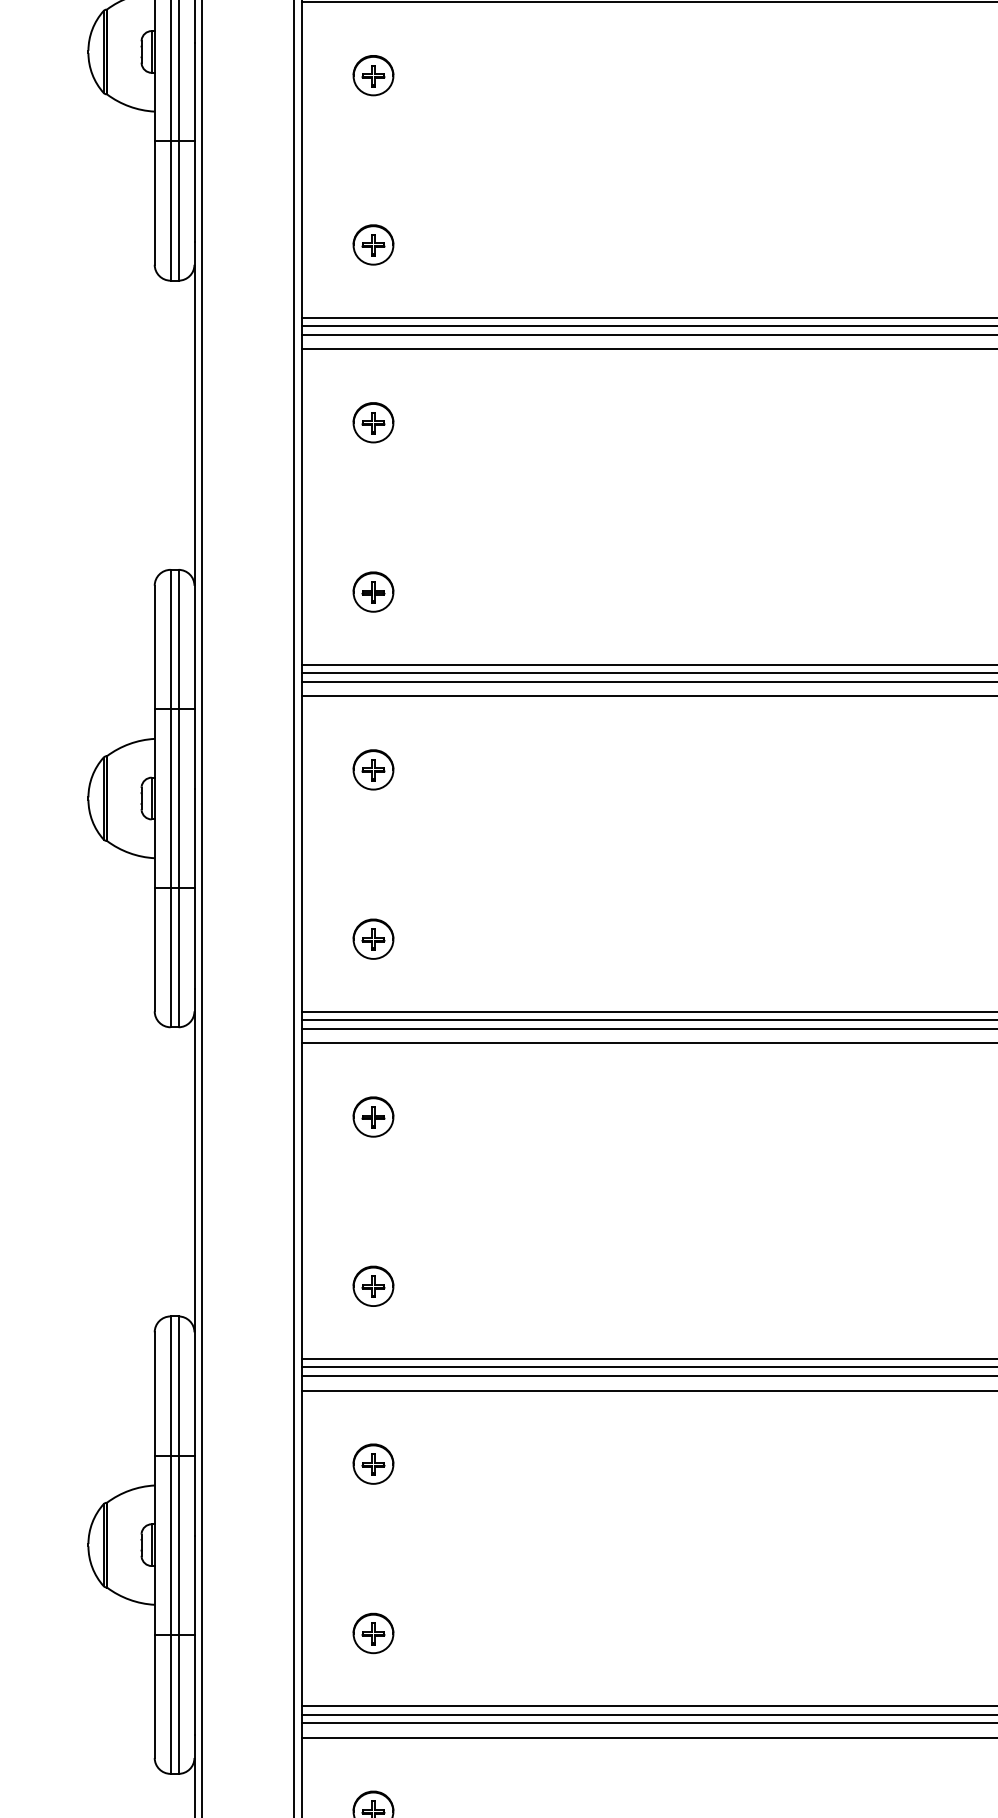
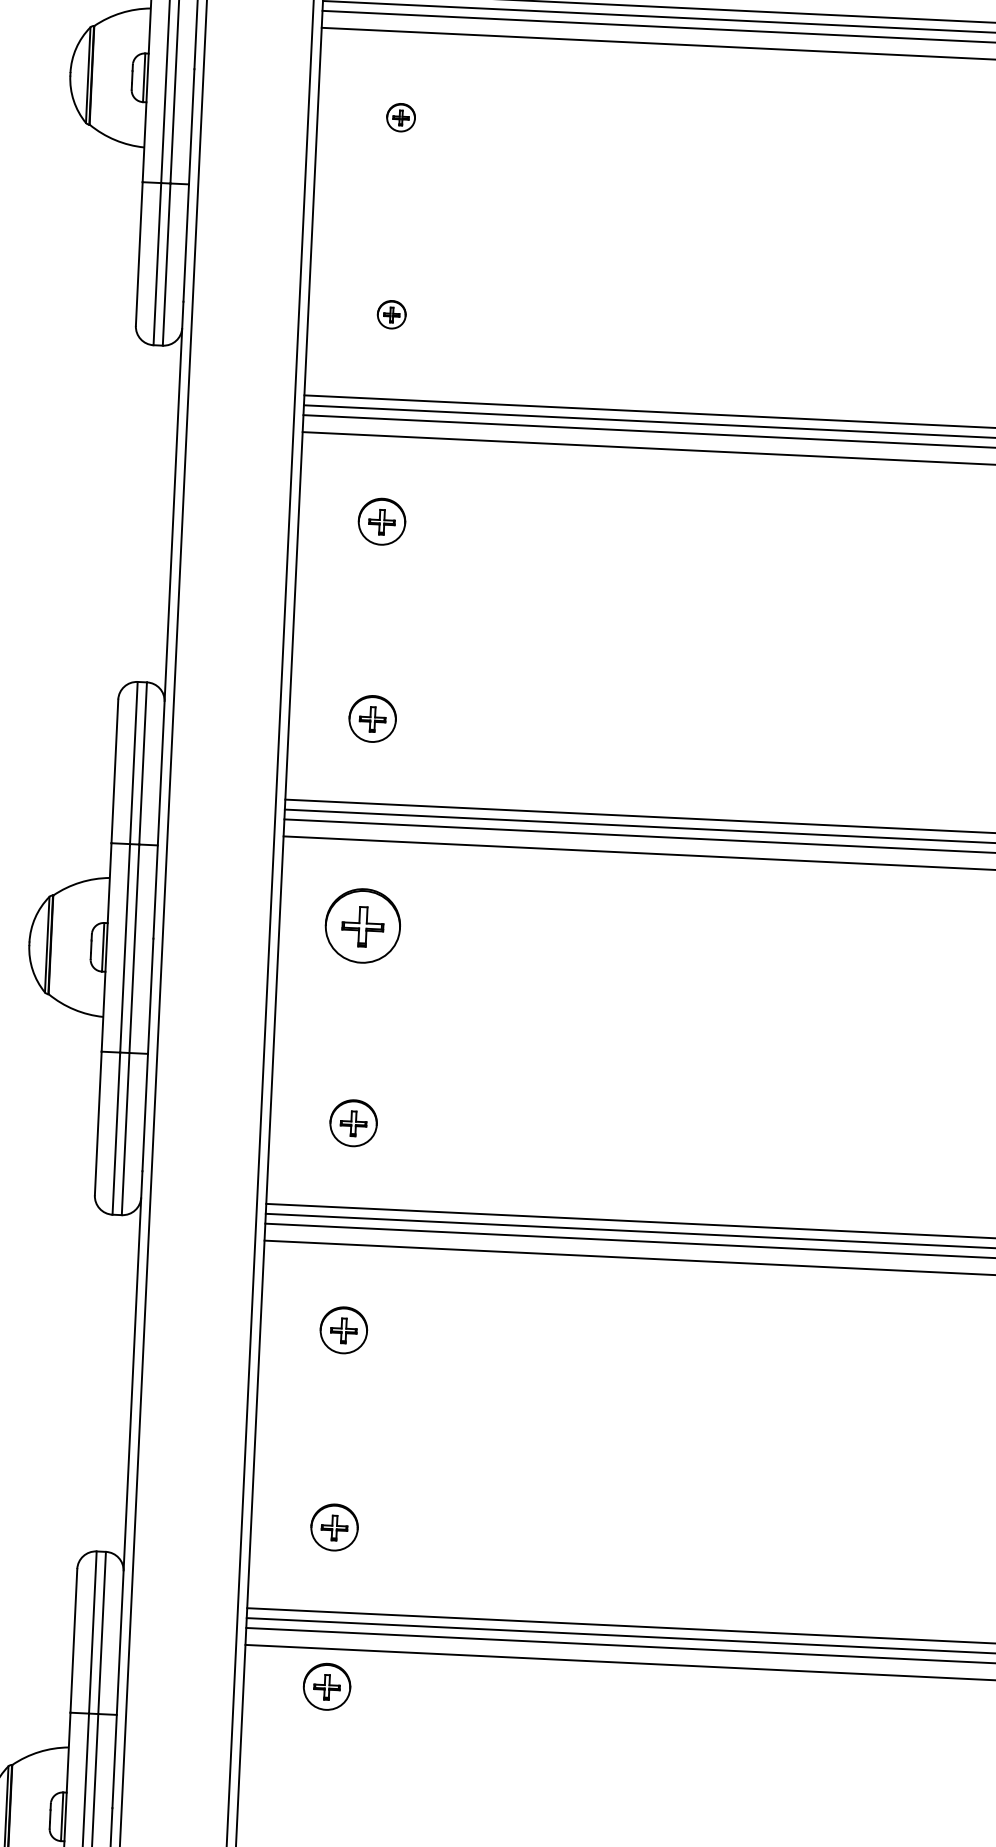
part: (373, 75) -> (401, 117), size x0.6
part: (373, 244) -> (391, 314), size x0.6
part: (373, 769) -> (362, 925), size x1.6
part: (373, 1463) -> (327, 1686), moved

